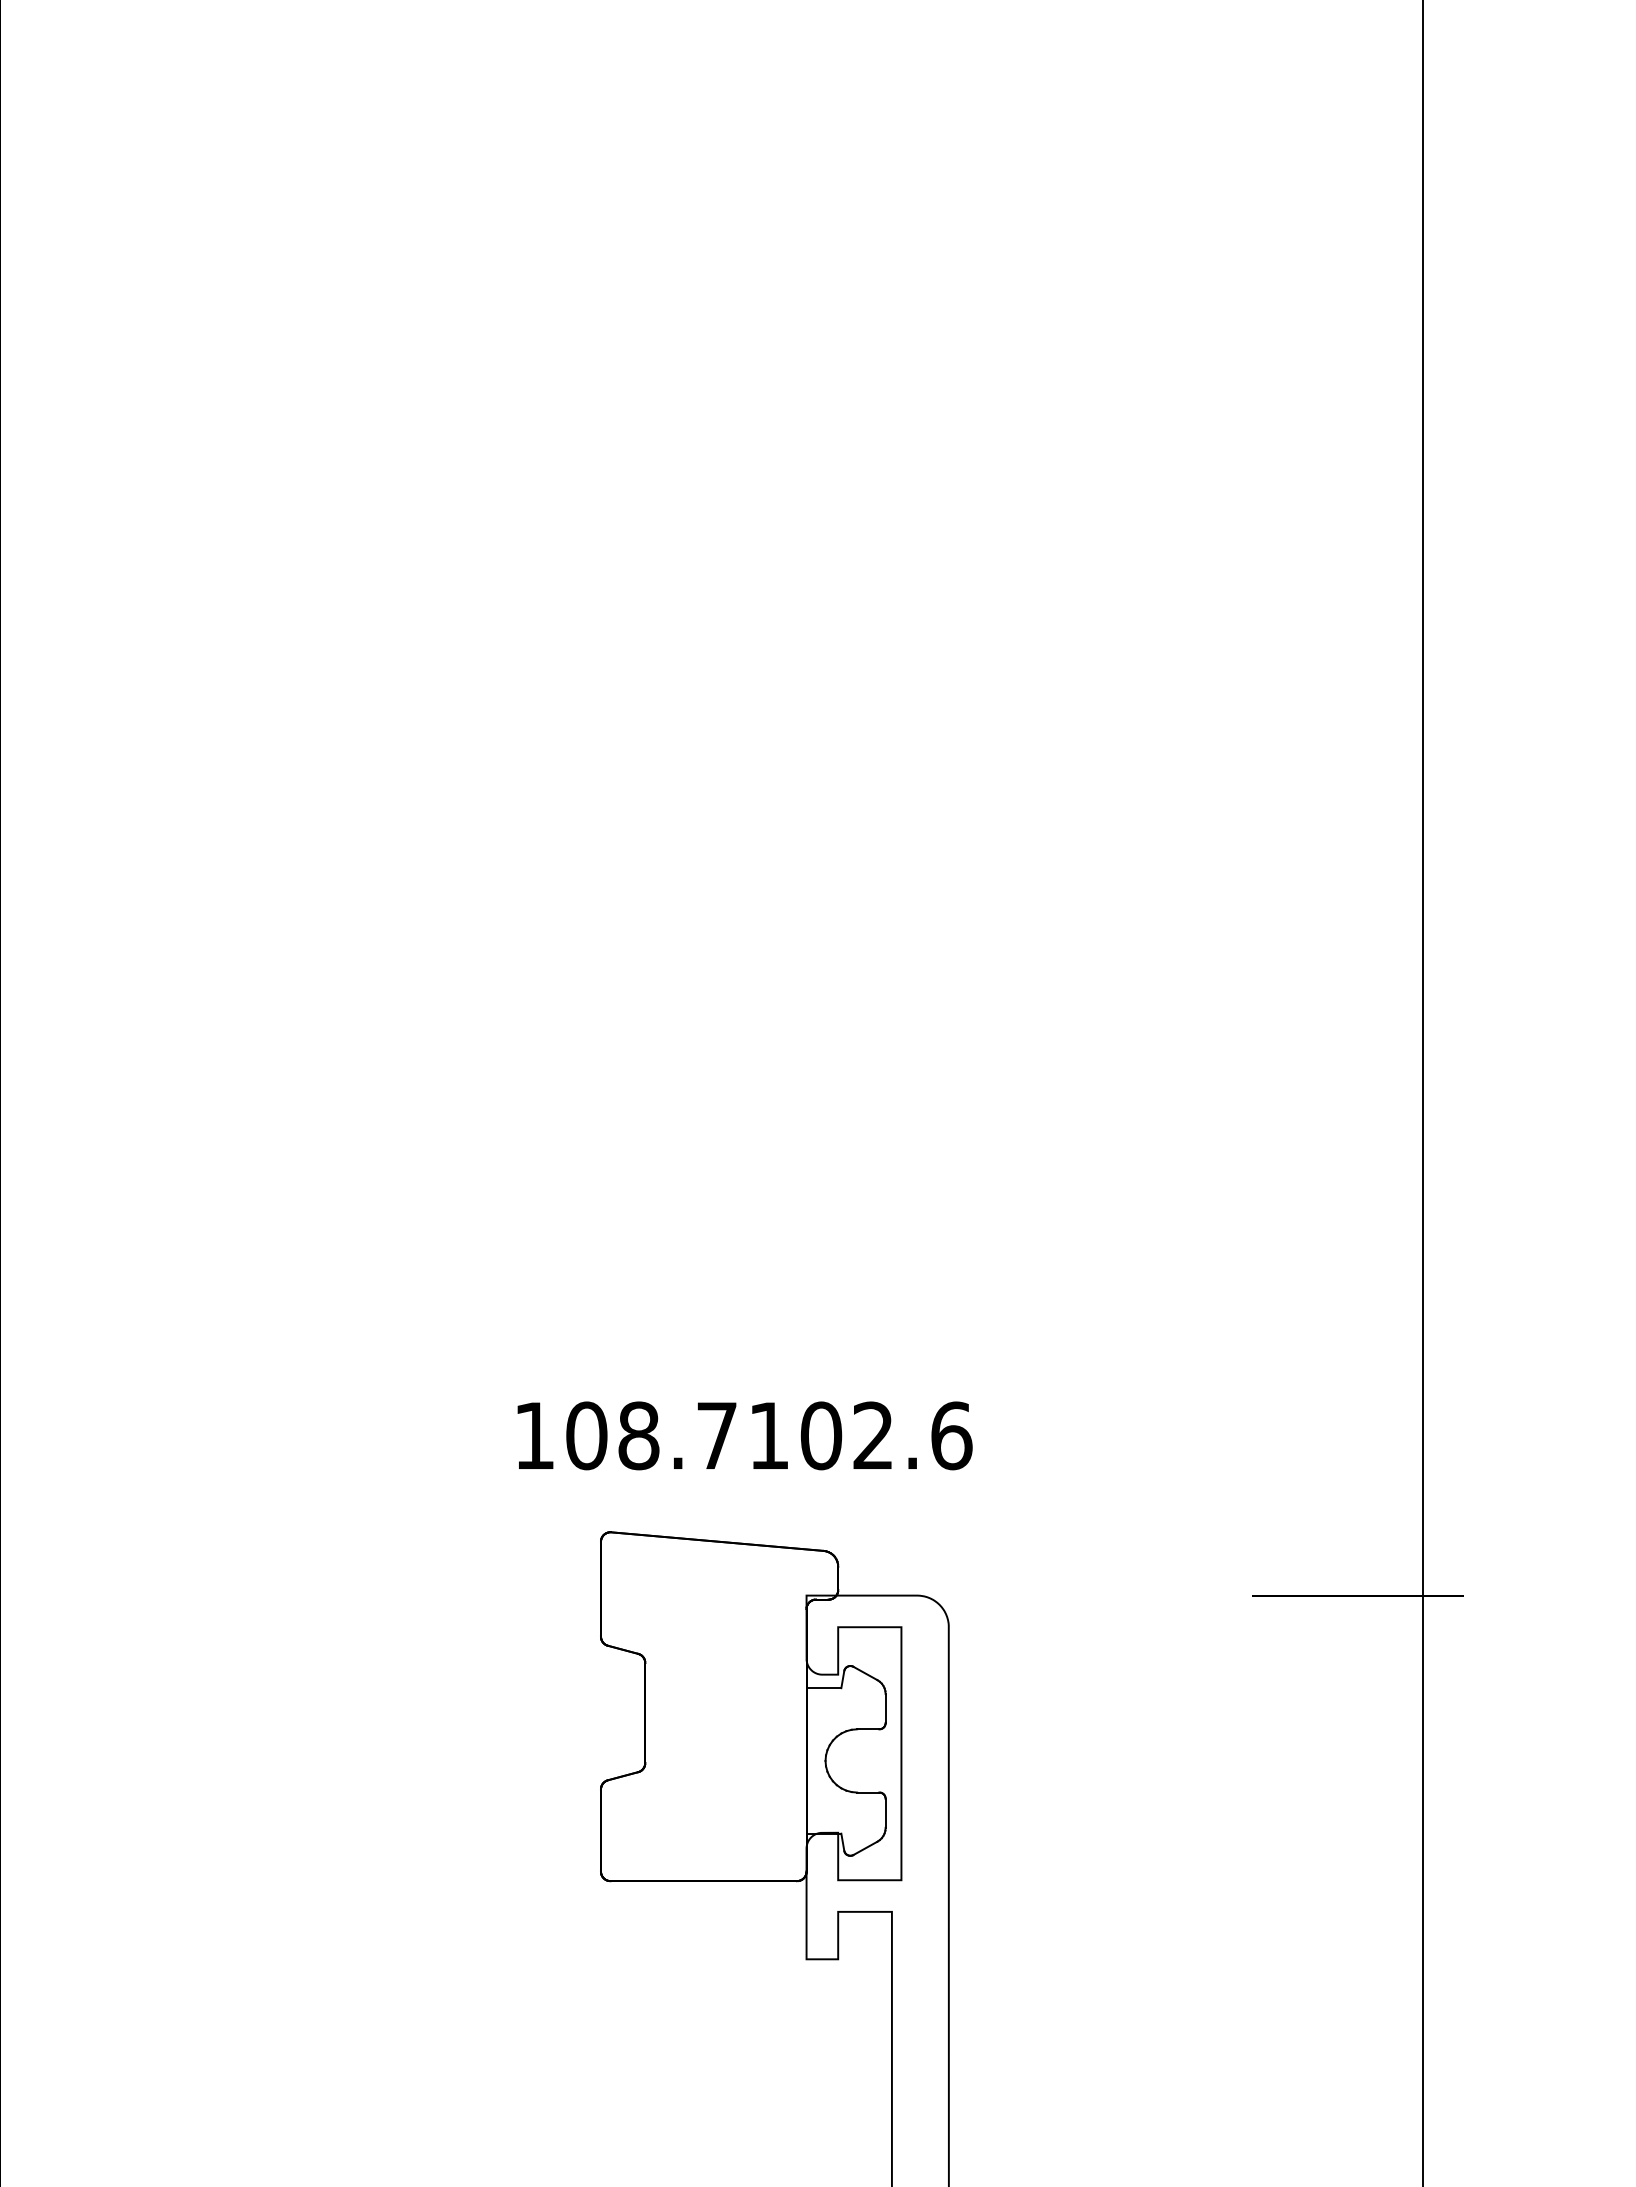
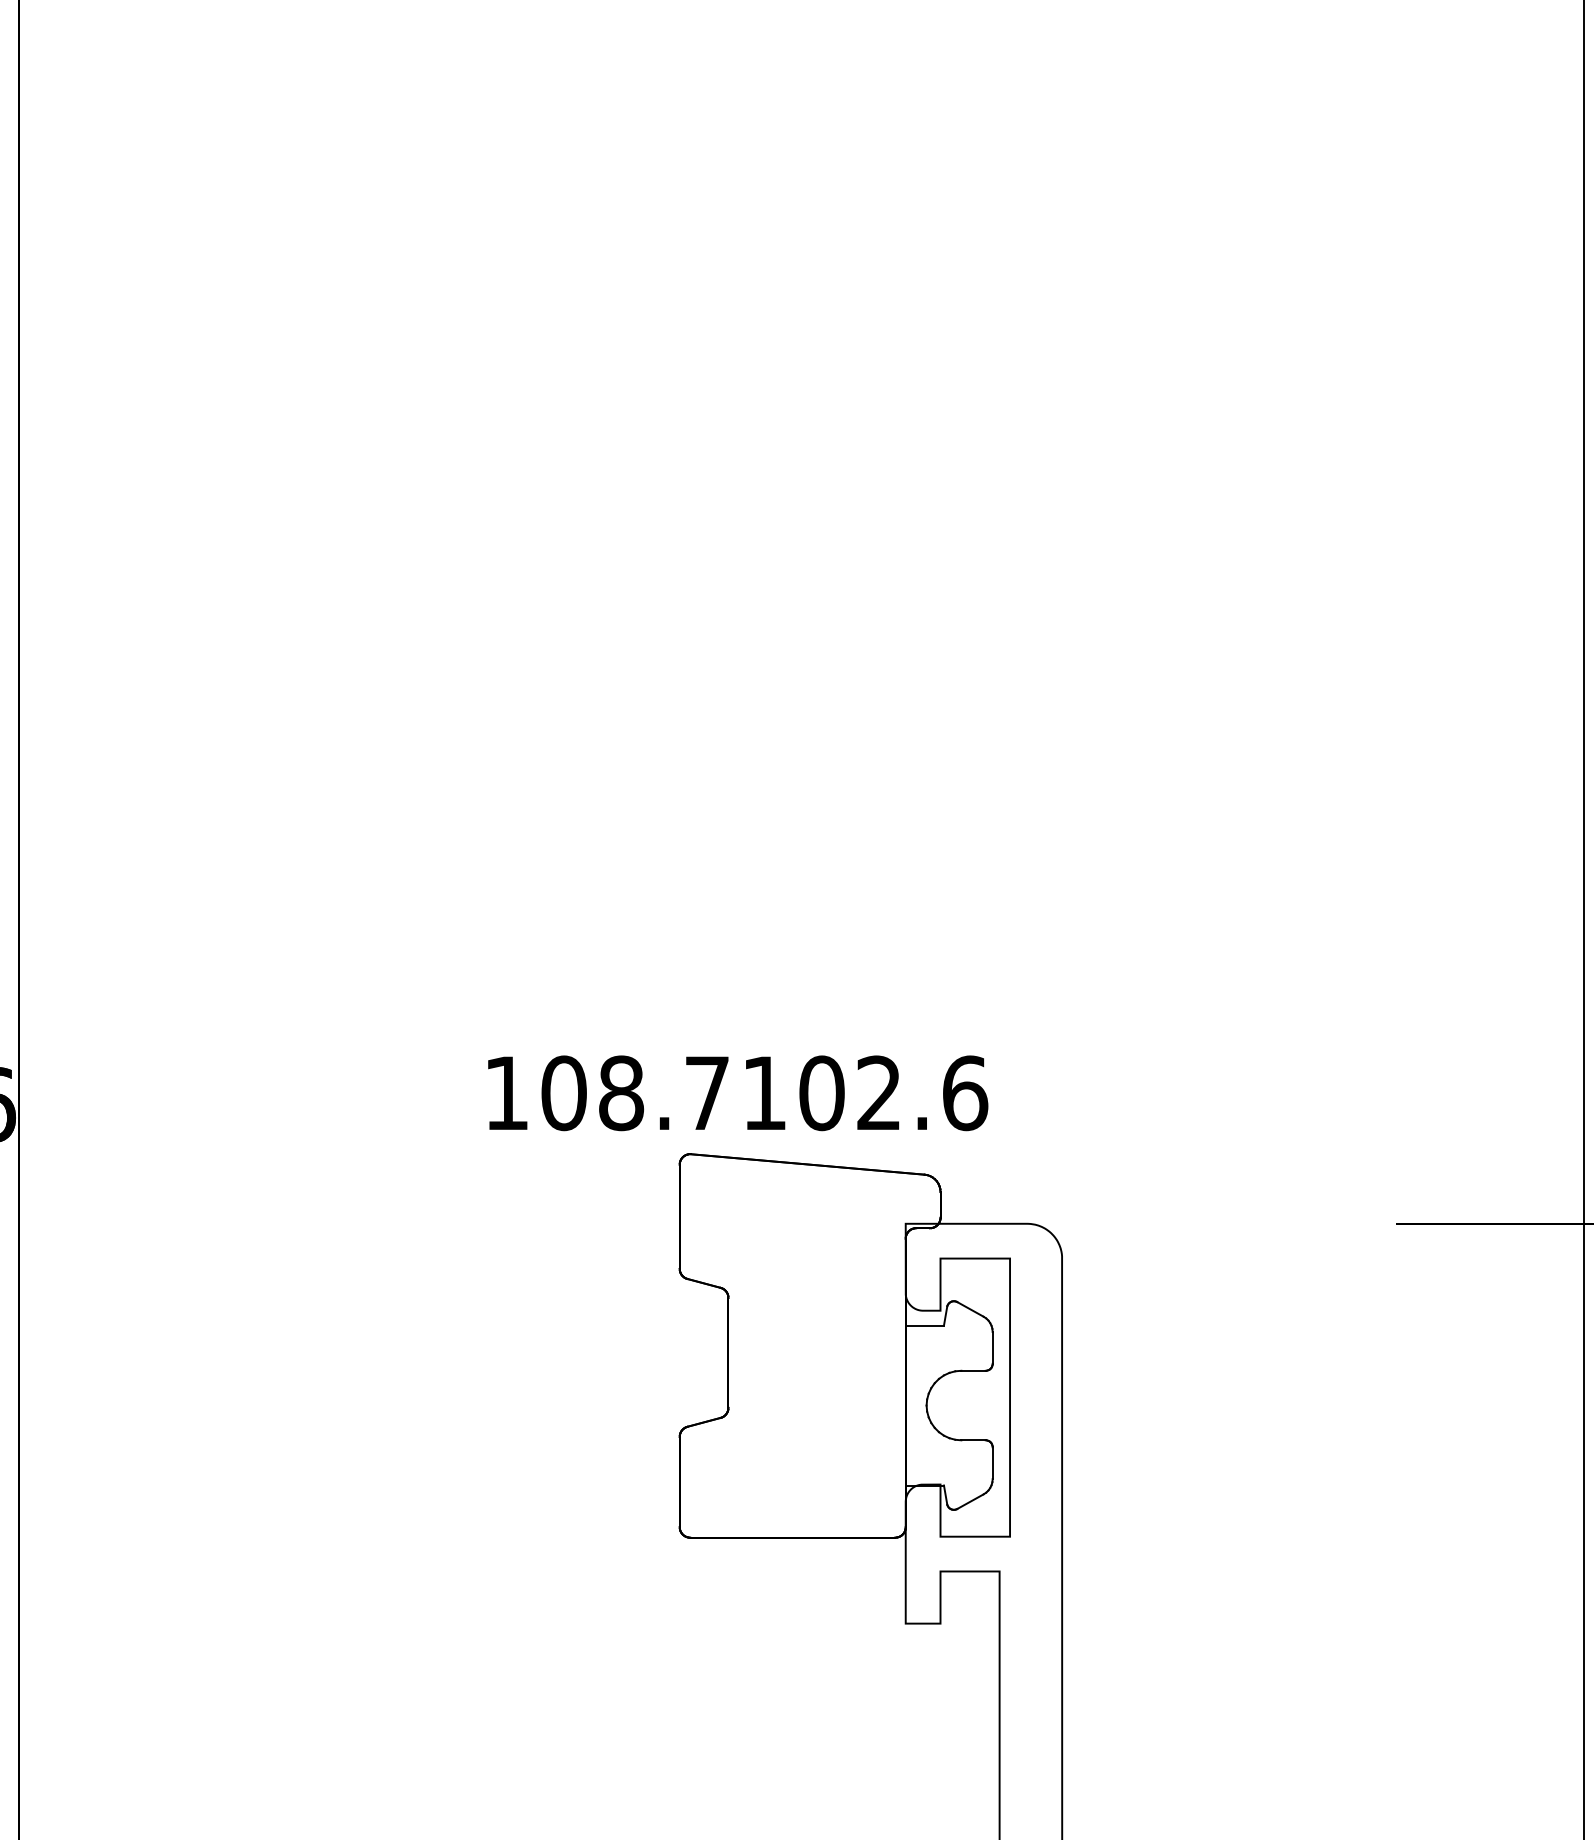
text: (744, 1435) -> (737, 1092), moved

